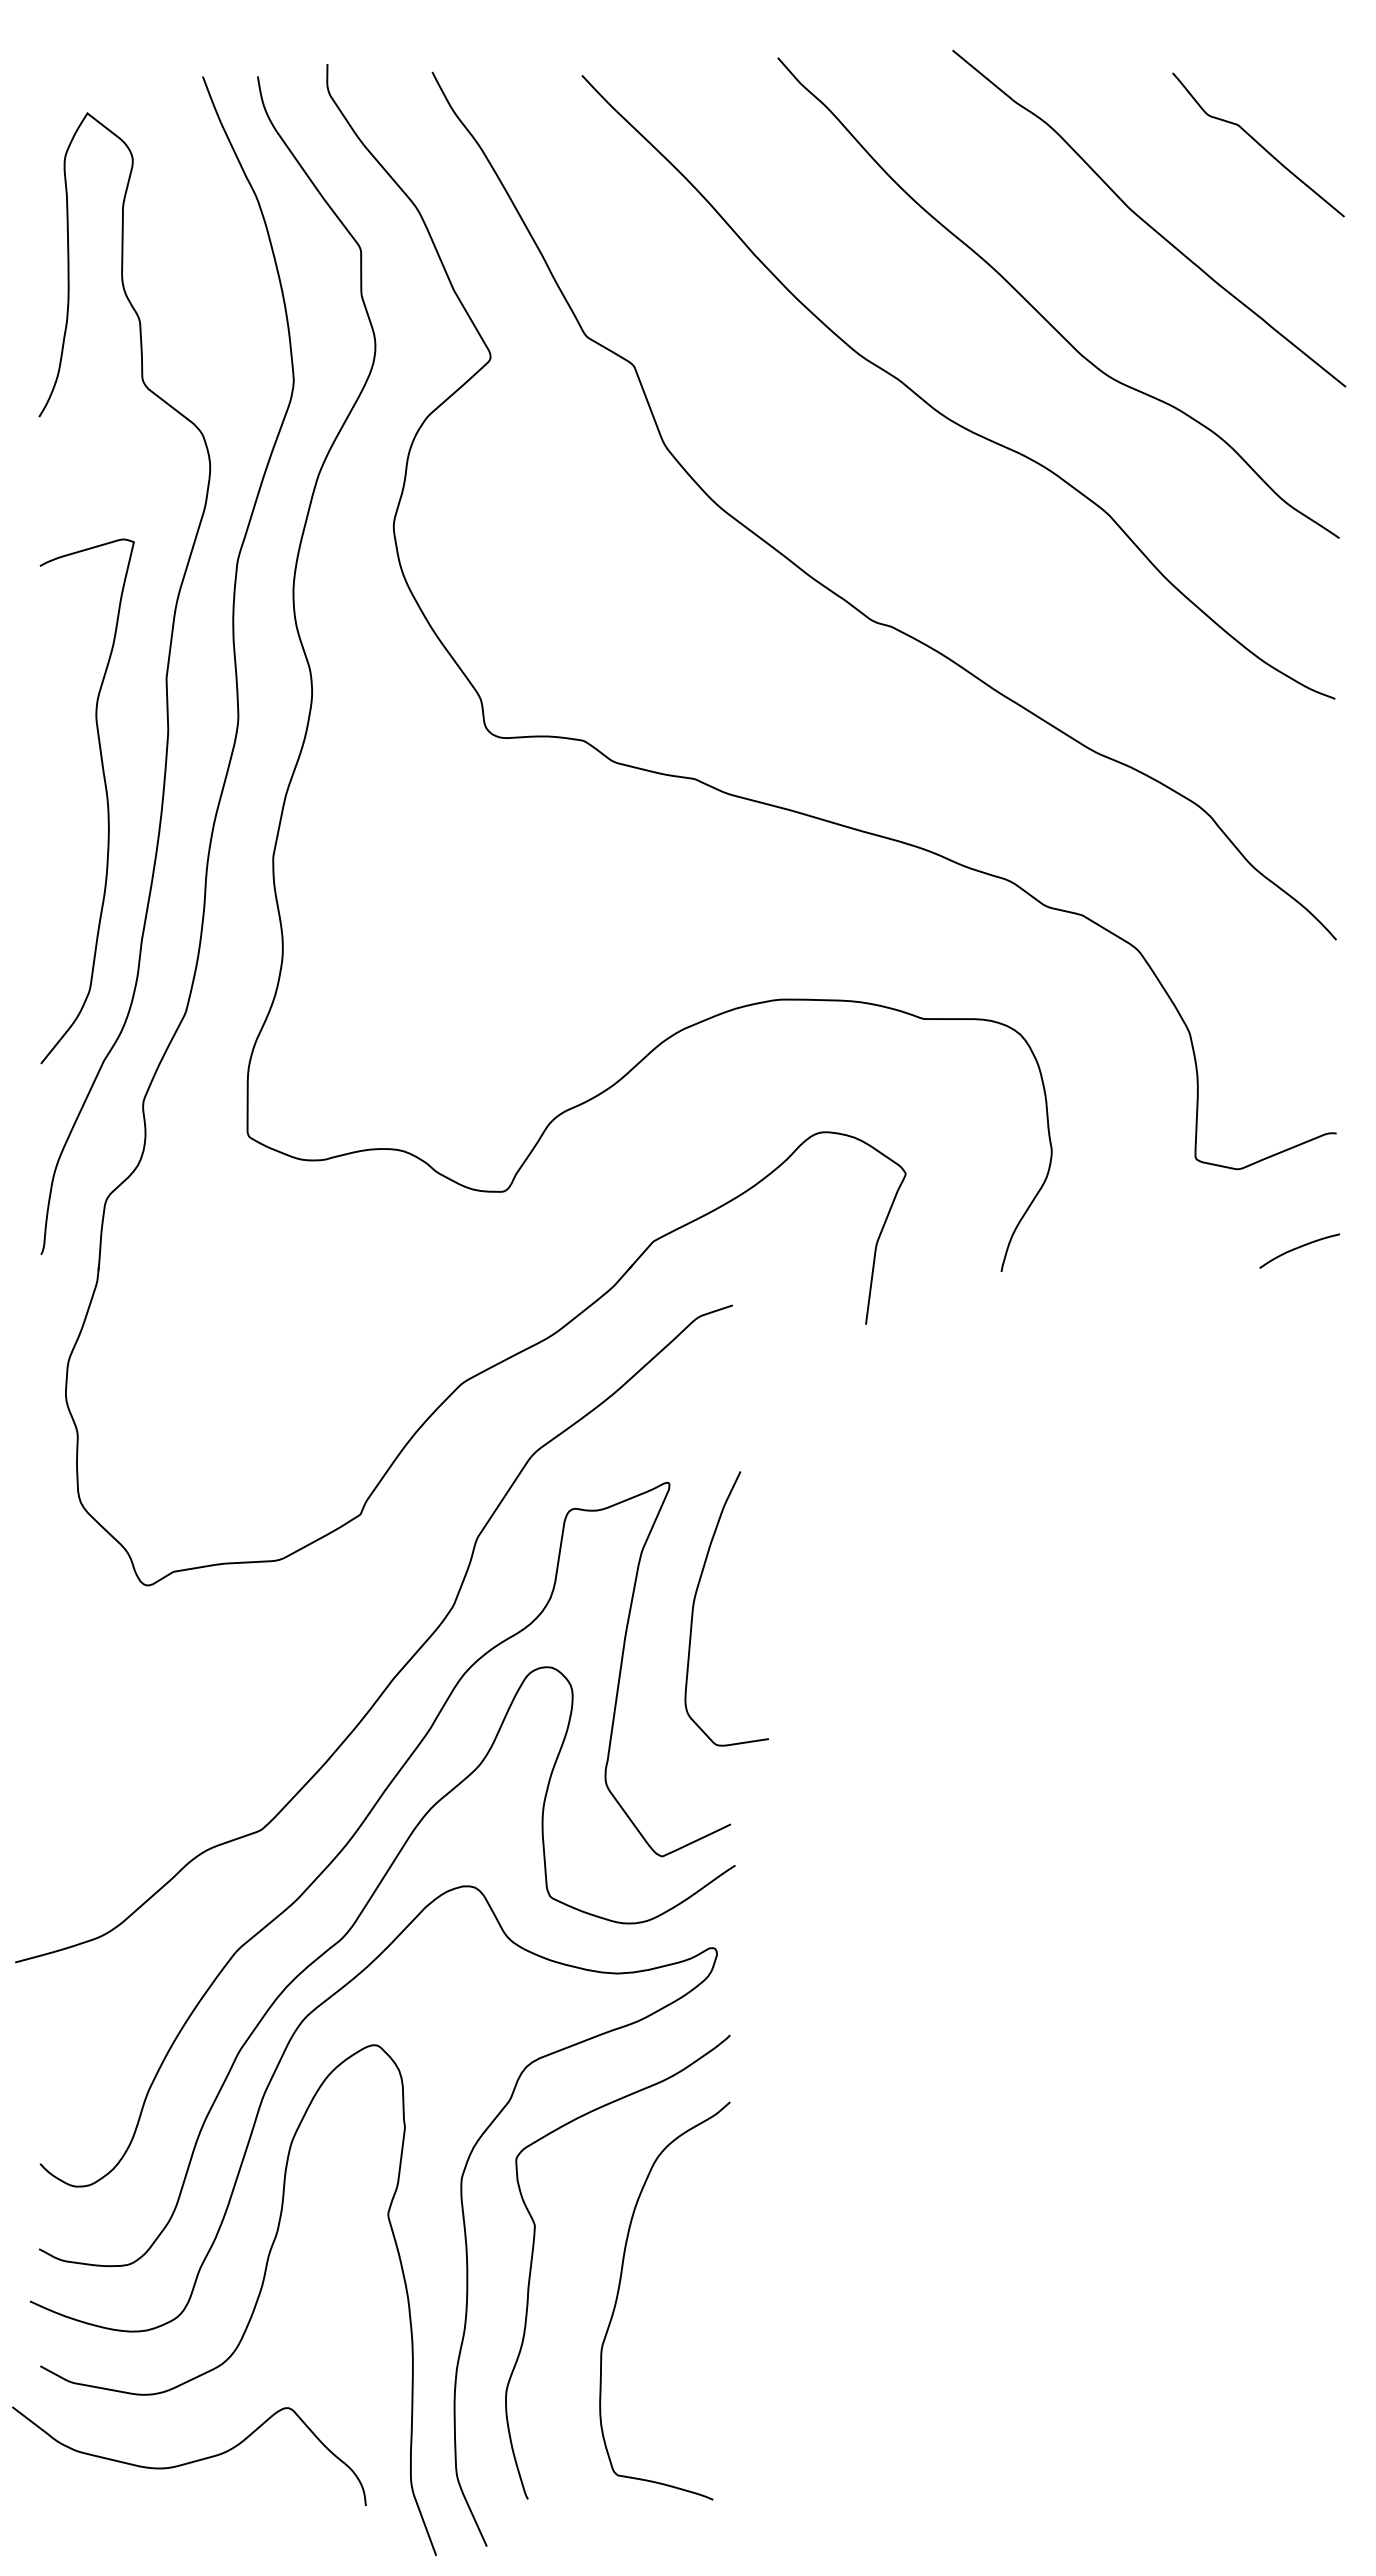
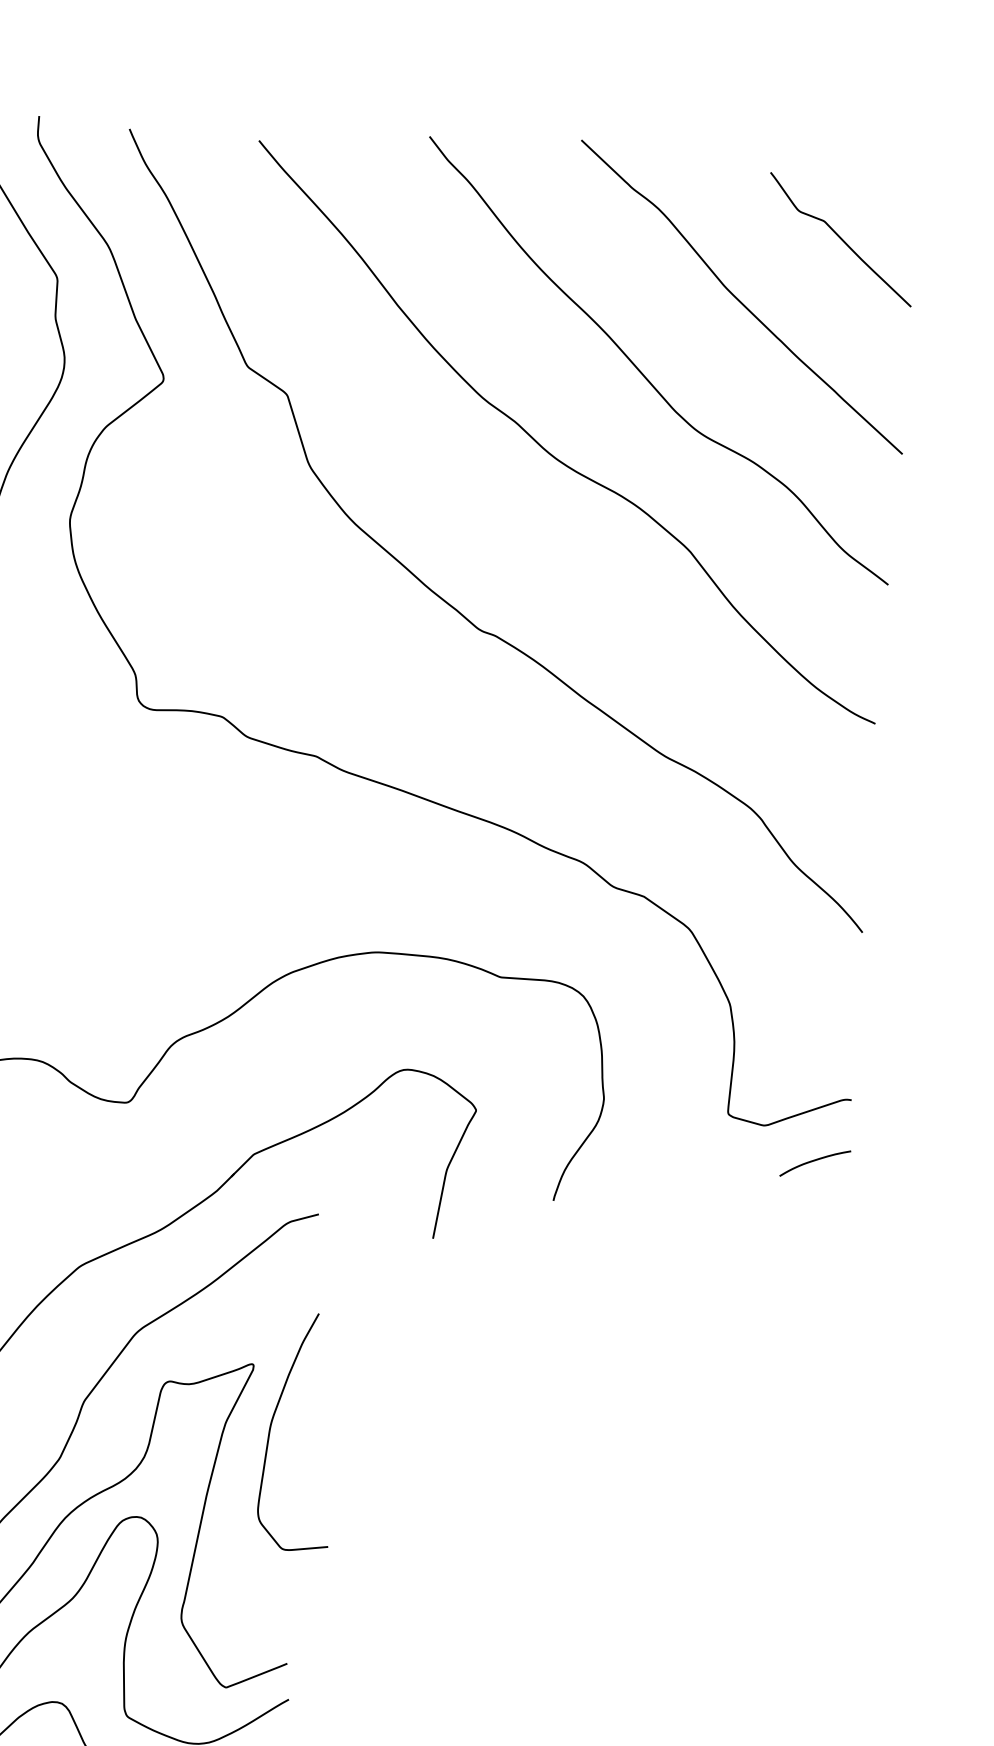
curve: (1299, 1248) -> (815, 1161), moved
curve: (695, 1600) -> (272, 1422), moved

